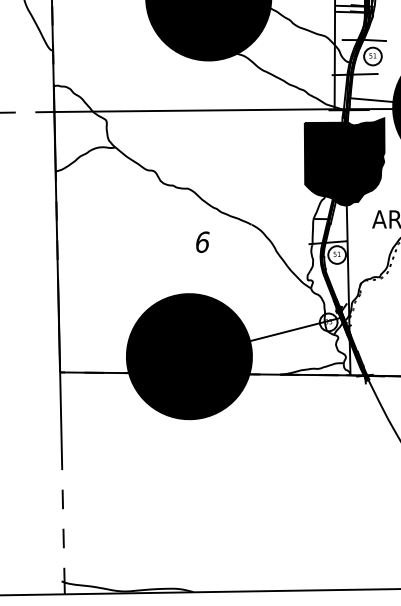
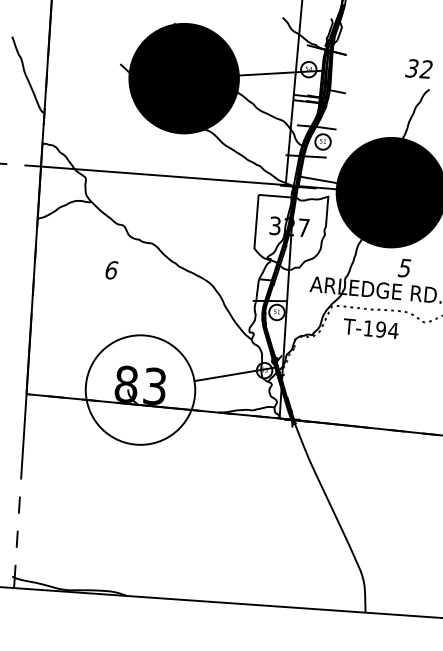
fill: (345, 162) -> (291, 232), removed
text: (202, 242) -> (111, 270), moved
fill: (189, 356) -> (140, 389), removed

